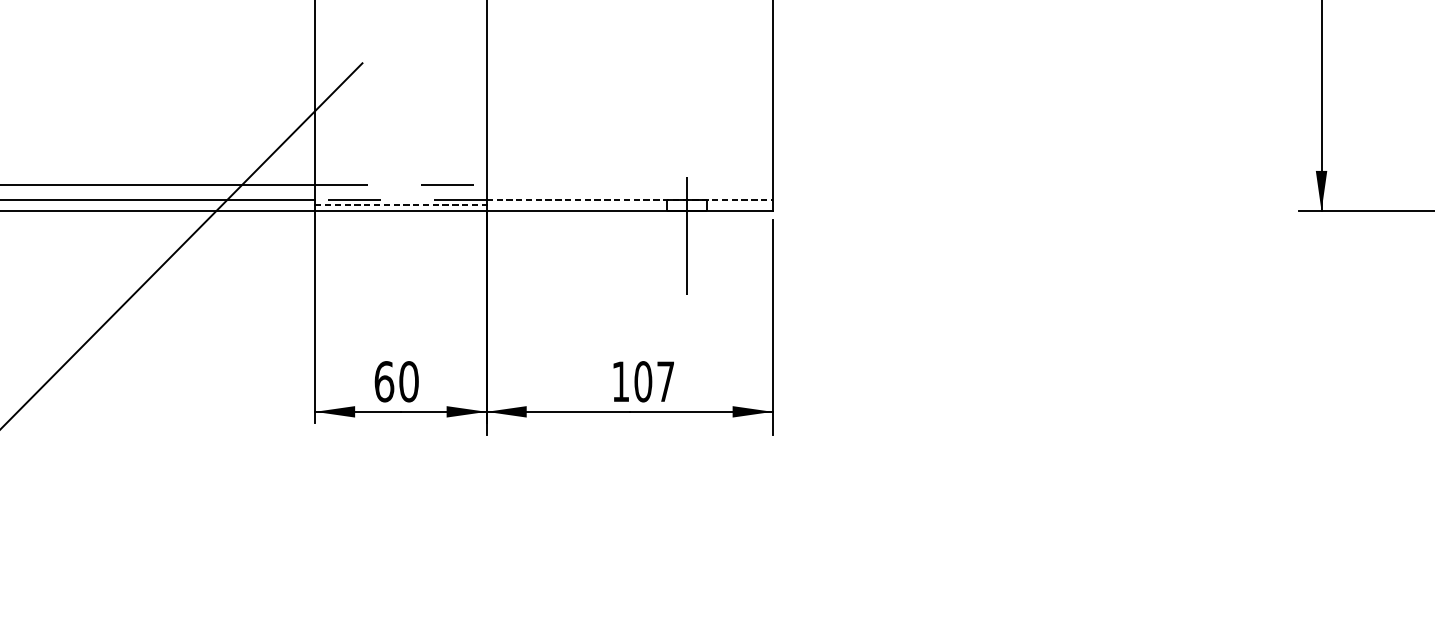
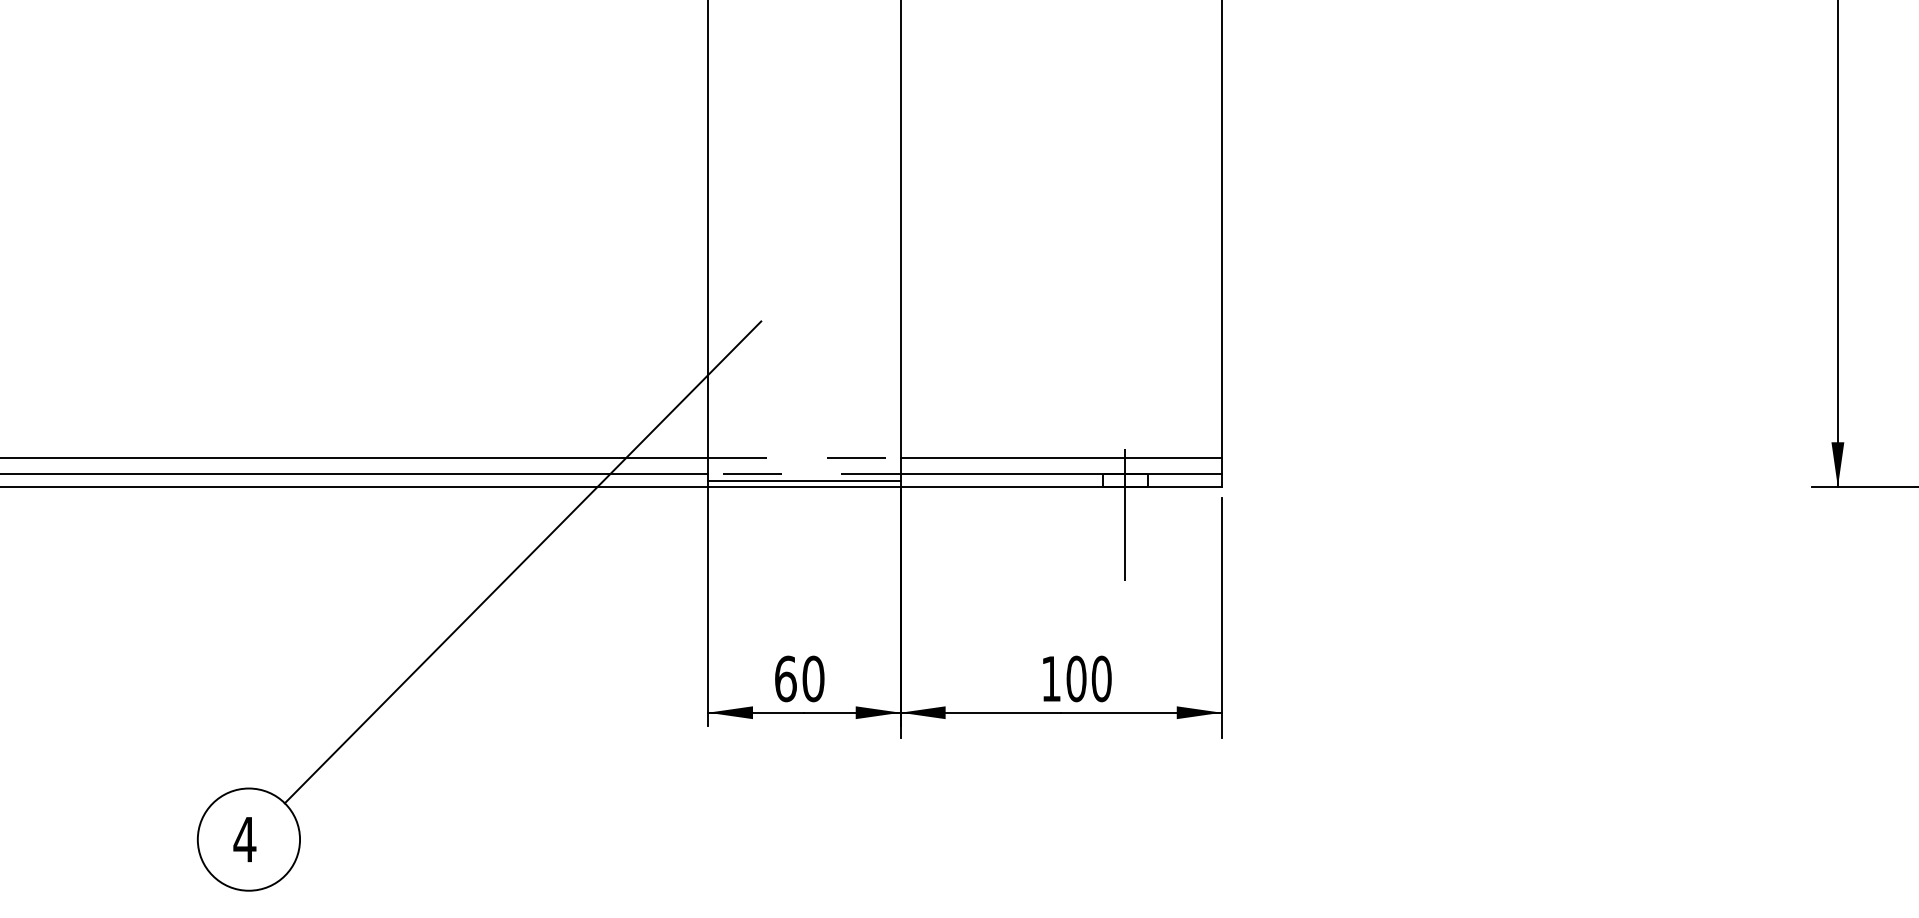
line: (629, 185) -> (1060, 458), added
line: (629, 199) -> (1061, 474), dashed -> solid
line: (400, 204) -> (804, 480), dashed -> solid
text: (665, 381) -> (1101, 678), 107 -> 100

